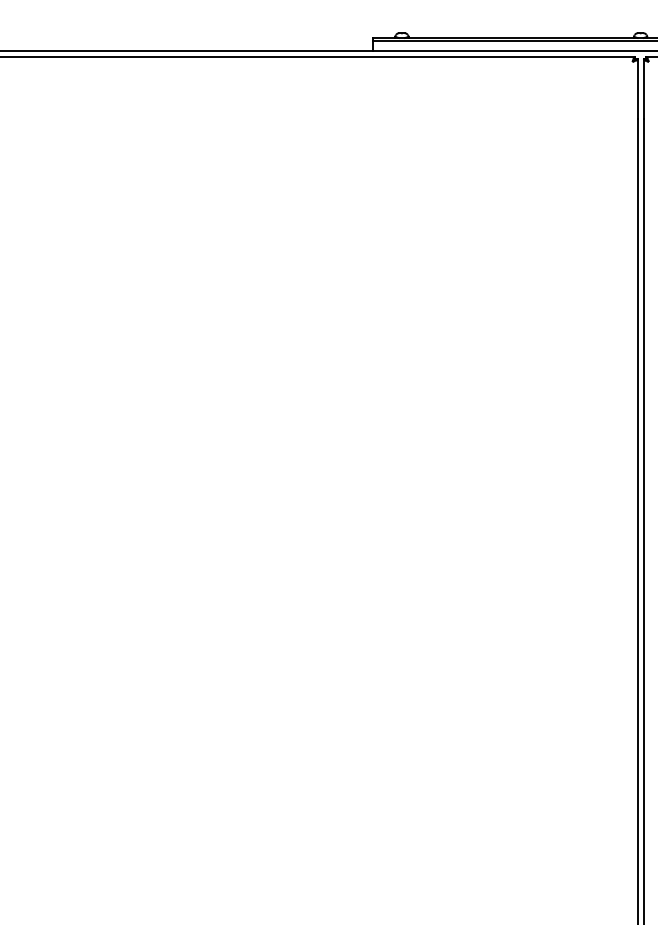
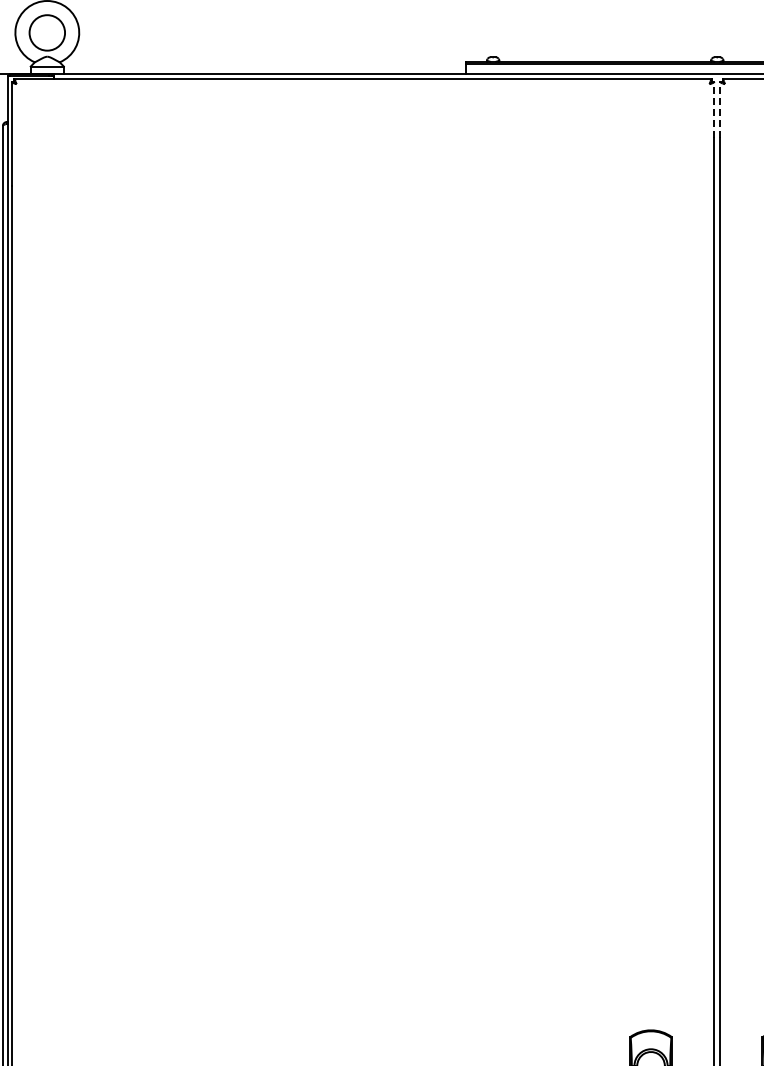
line: (637, 88) -> (714, 109), solid -> dashed
line: (644, 88) -> (720, 109), solid -> dashed

